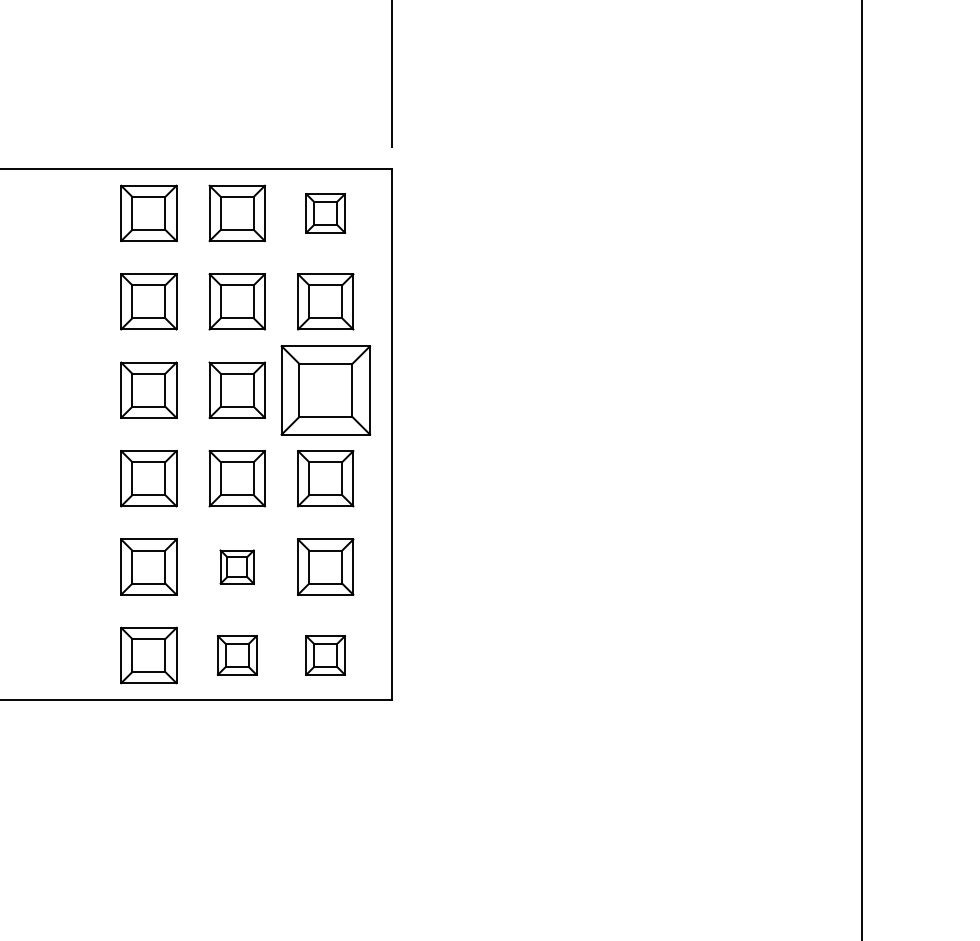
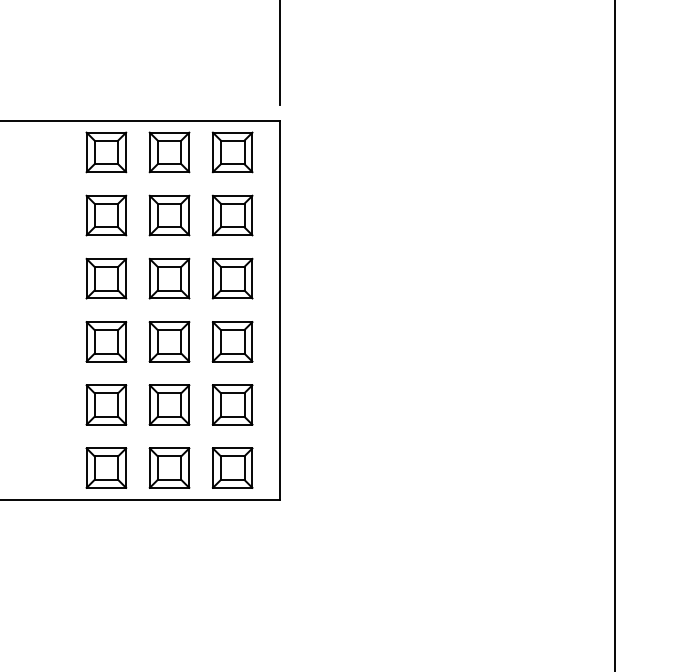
part: (325, 213) -> (232, 152), size x1.43
part: (325, 389) -> (232, 278), size x0.62
part: (237, 566) -> (169, 404), size x1.67
part: (237, 654) -> (169, 467), size x1.43
part: (325, 654) -> (232, 467), size x1.43

